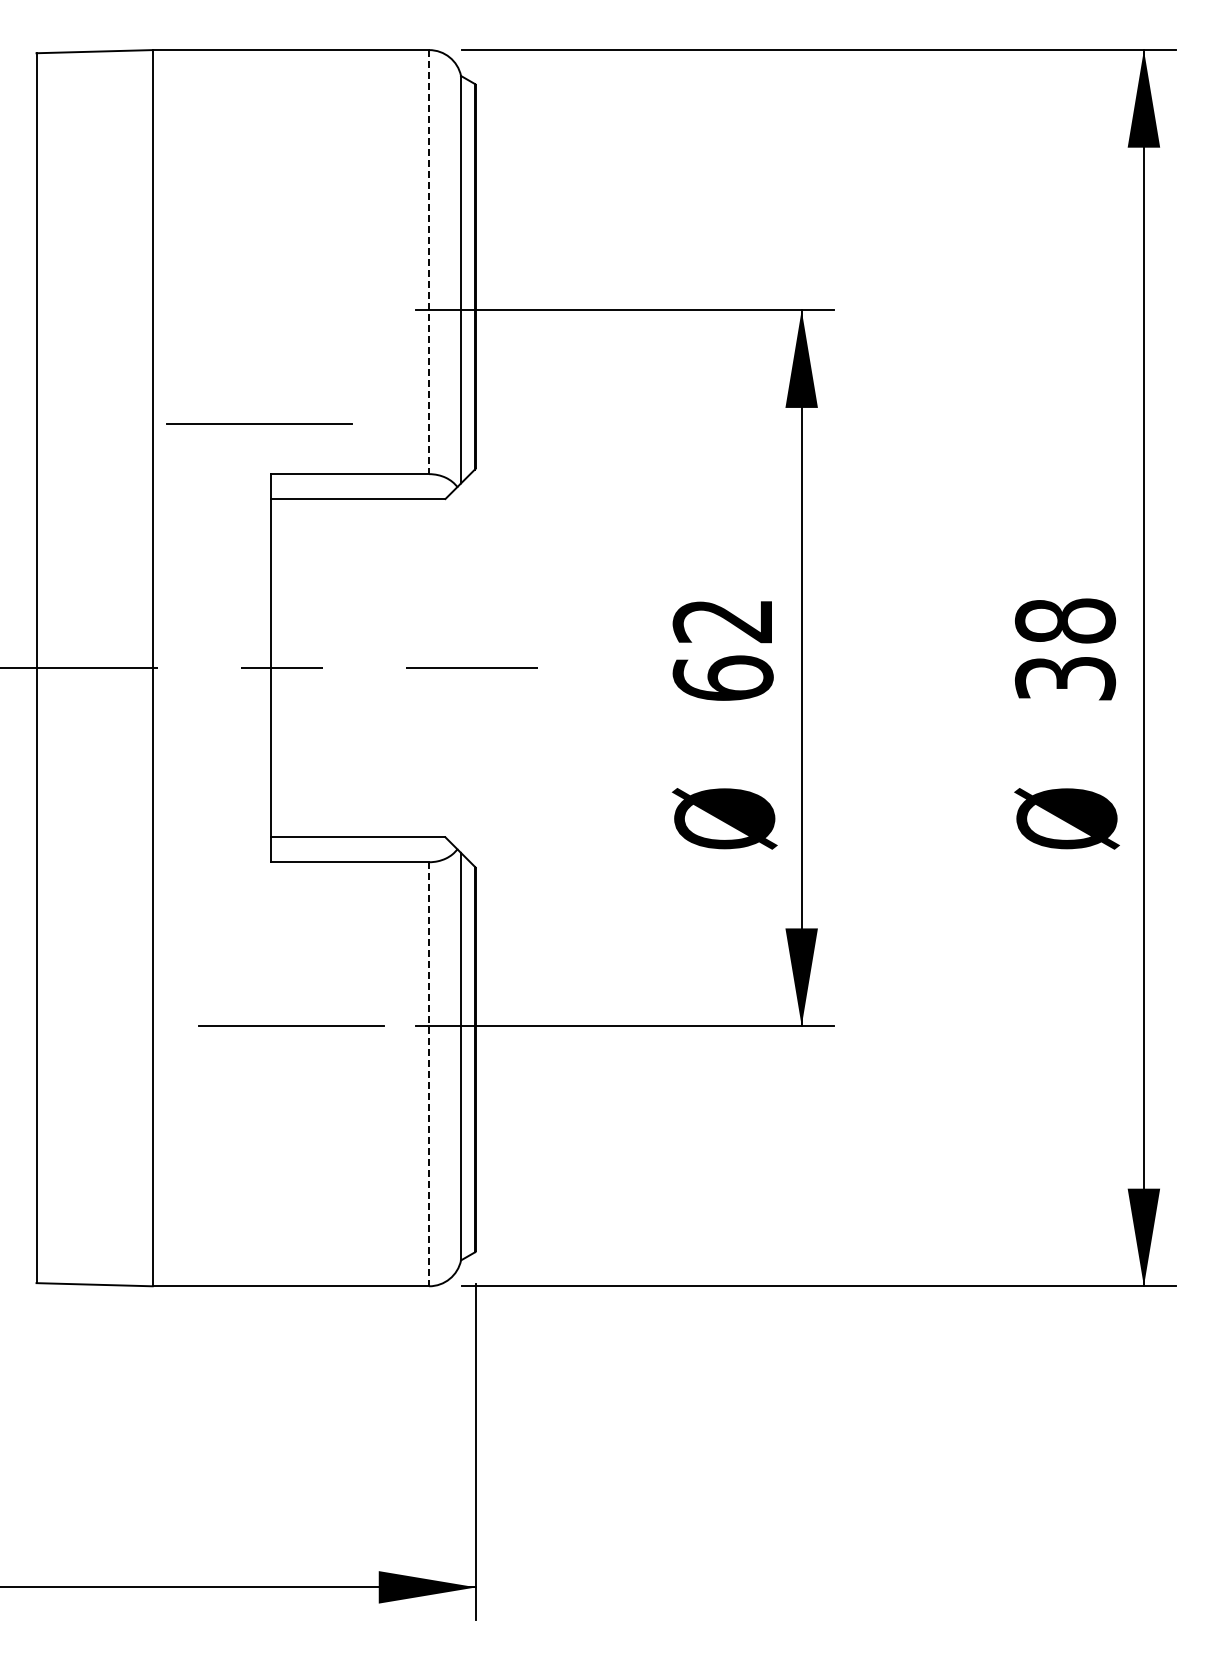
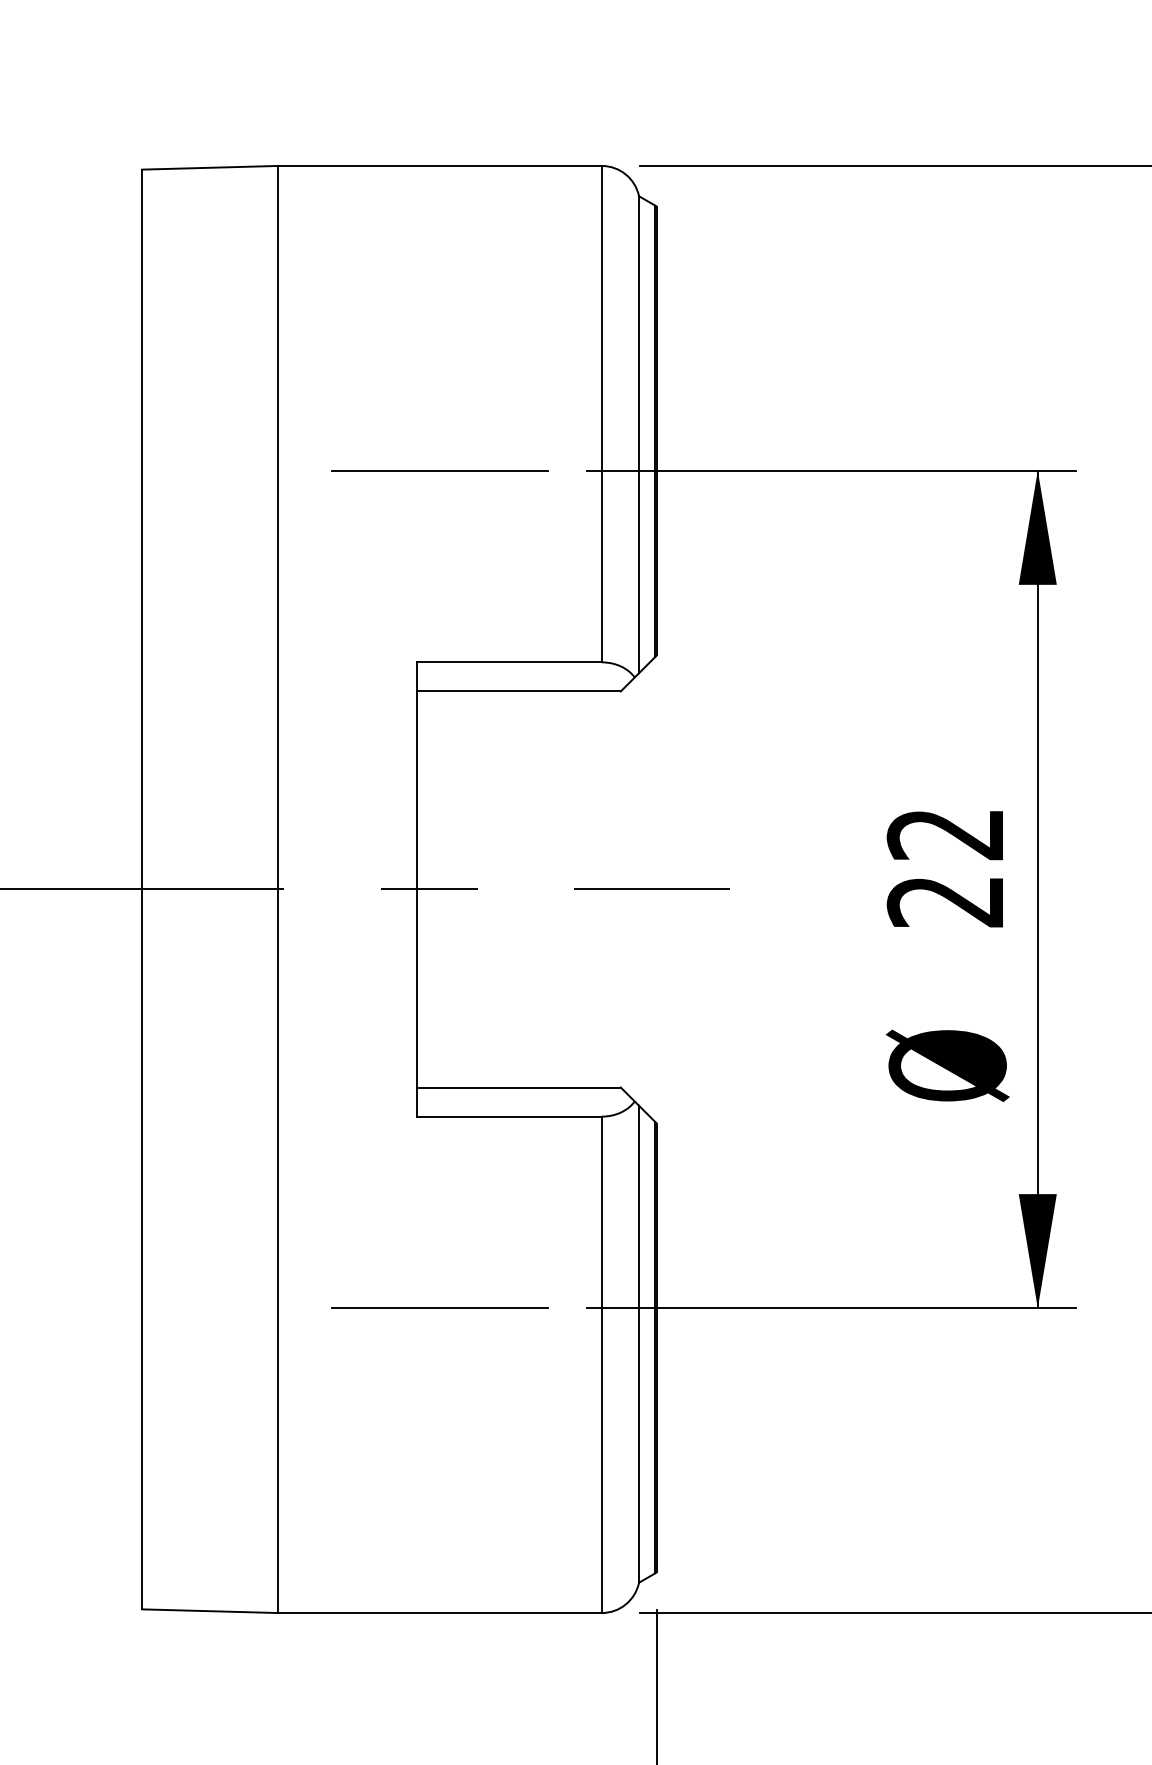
line: (429, 262) -> (602, 414), dashed -> solid
line: (259, 423) -> (440, 469), moved
text: (722, 677) -> (945, 900), 62 -> 22
line: (429, 1074) -> (602, 1365), dashed -> solid

